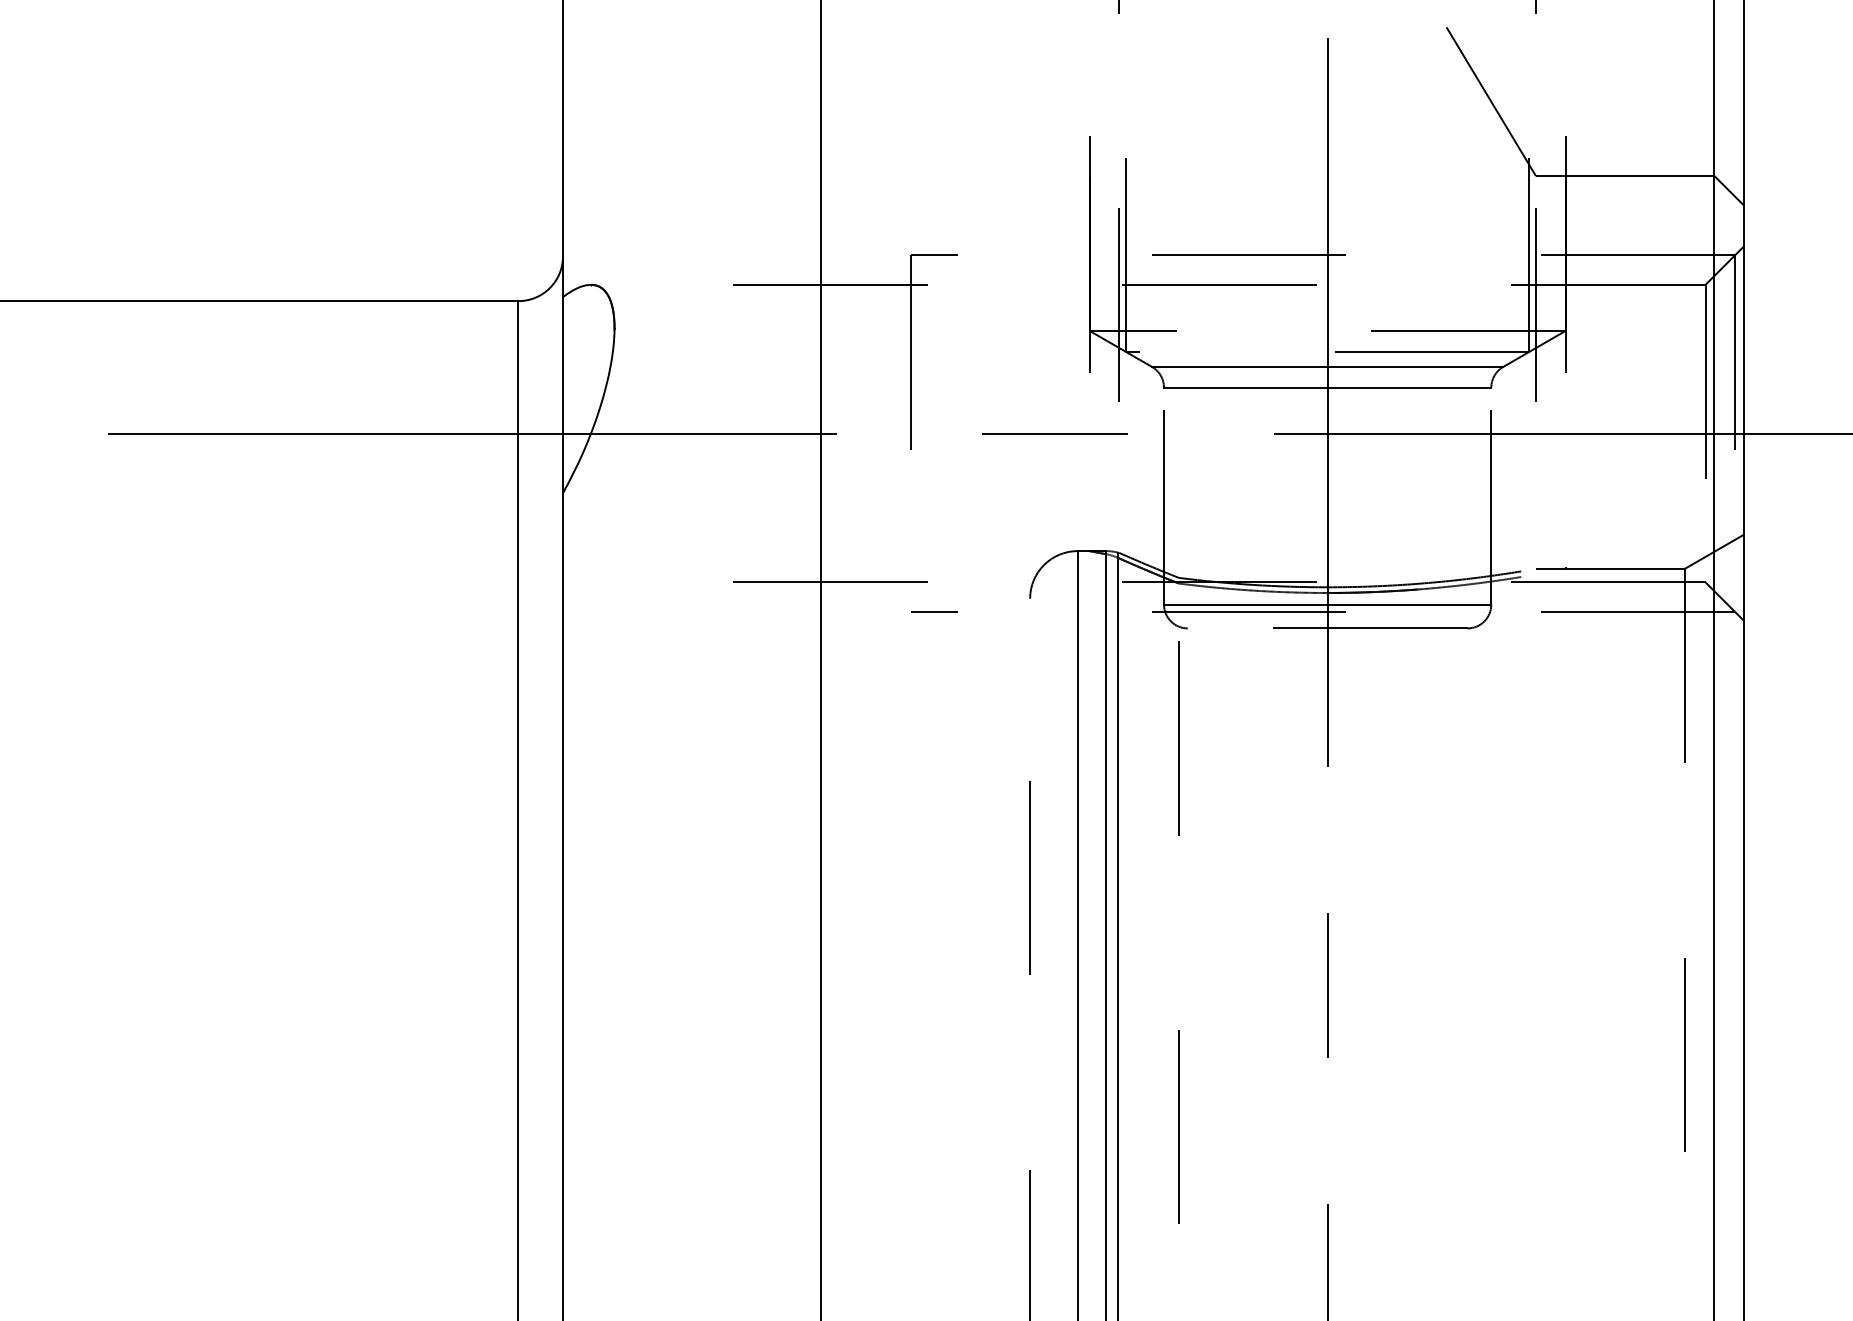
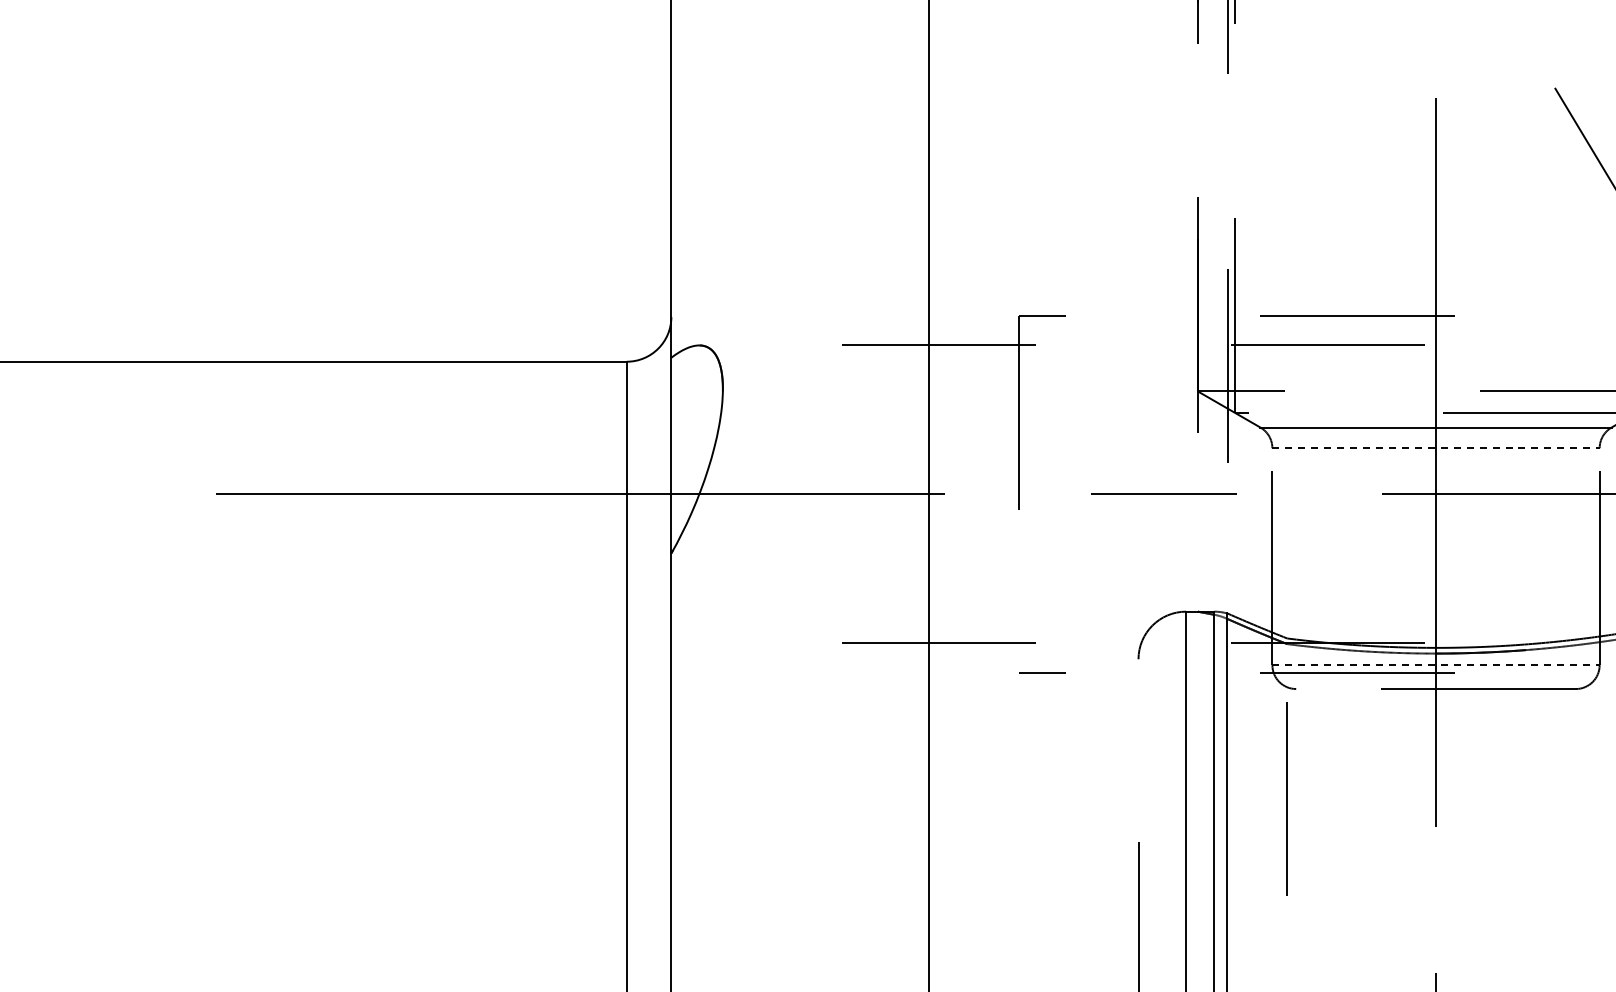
line: (1327, 387) -> (1435, 448), solid -> dashed
line: (1327, 604) -> (1435, 665), solid -> dashed

